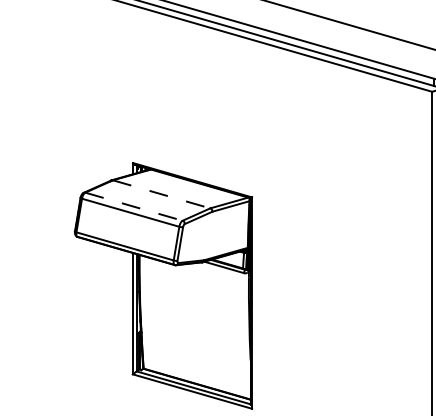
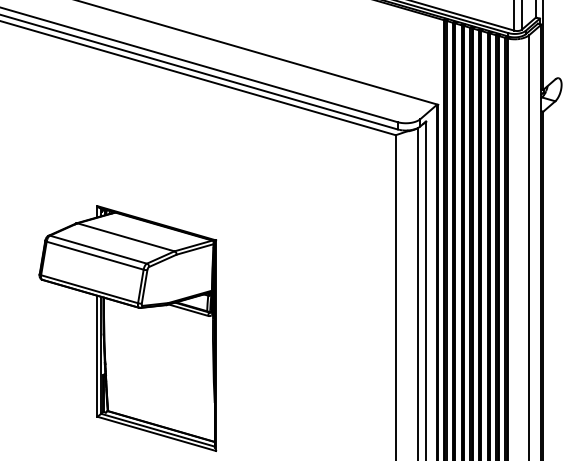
line: (162, 194) -> (126, 237), dashed -> solid
line: (134, 206) -> (98, 249), dashed -> solid

